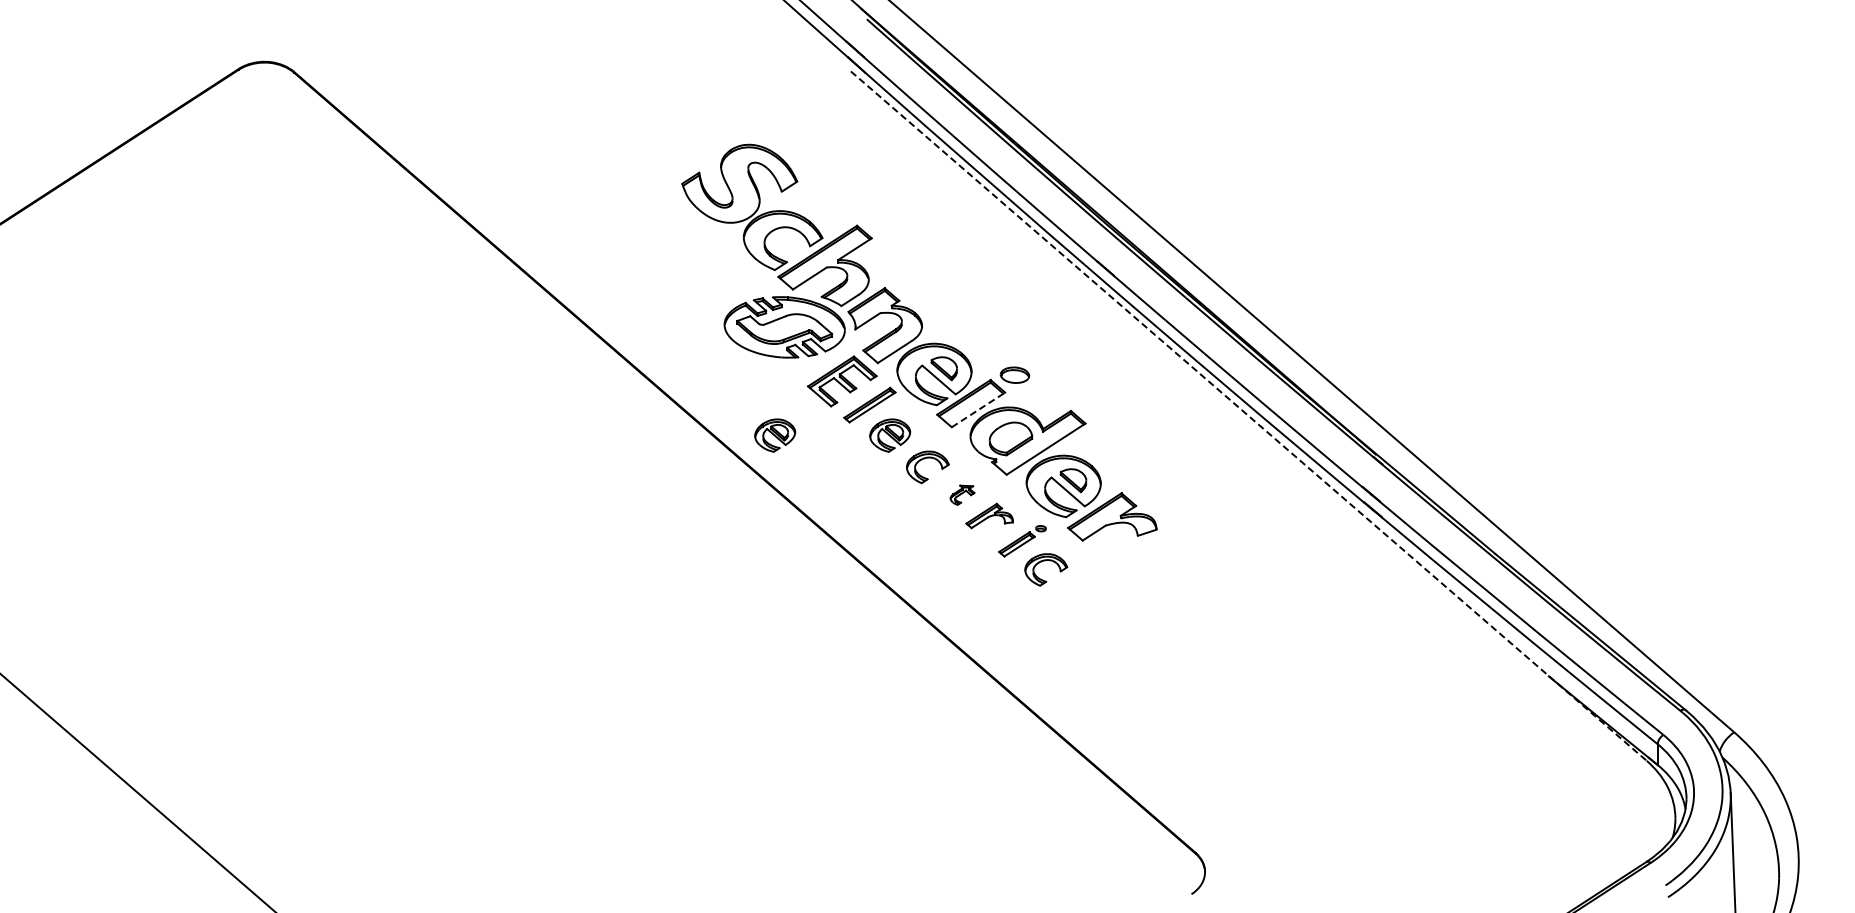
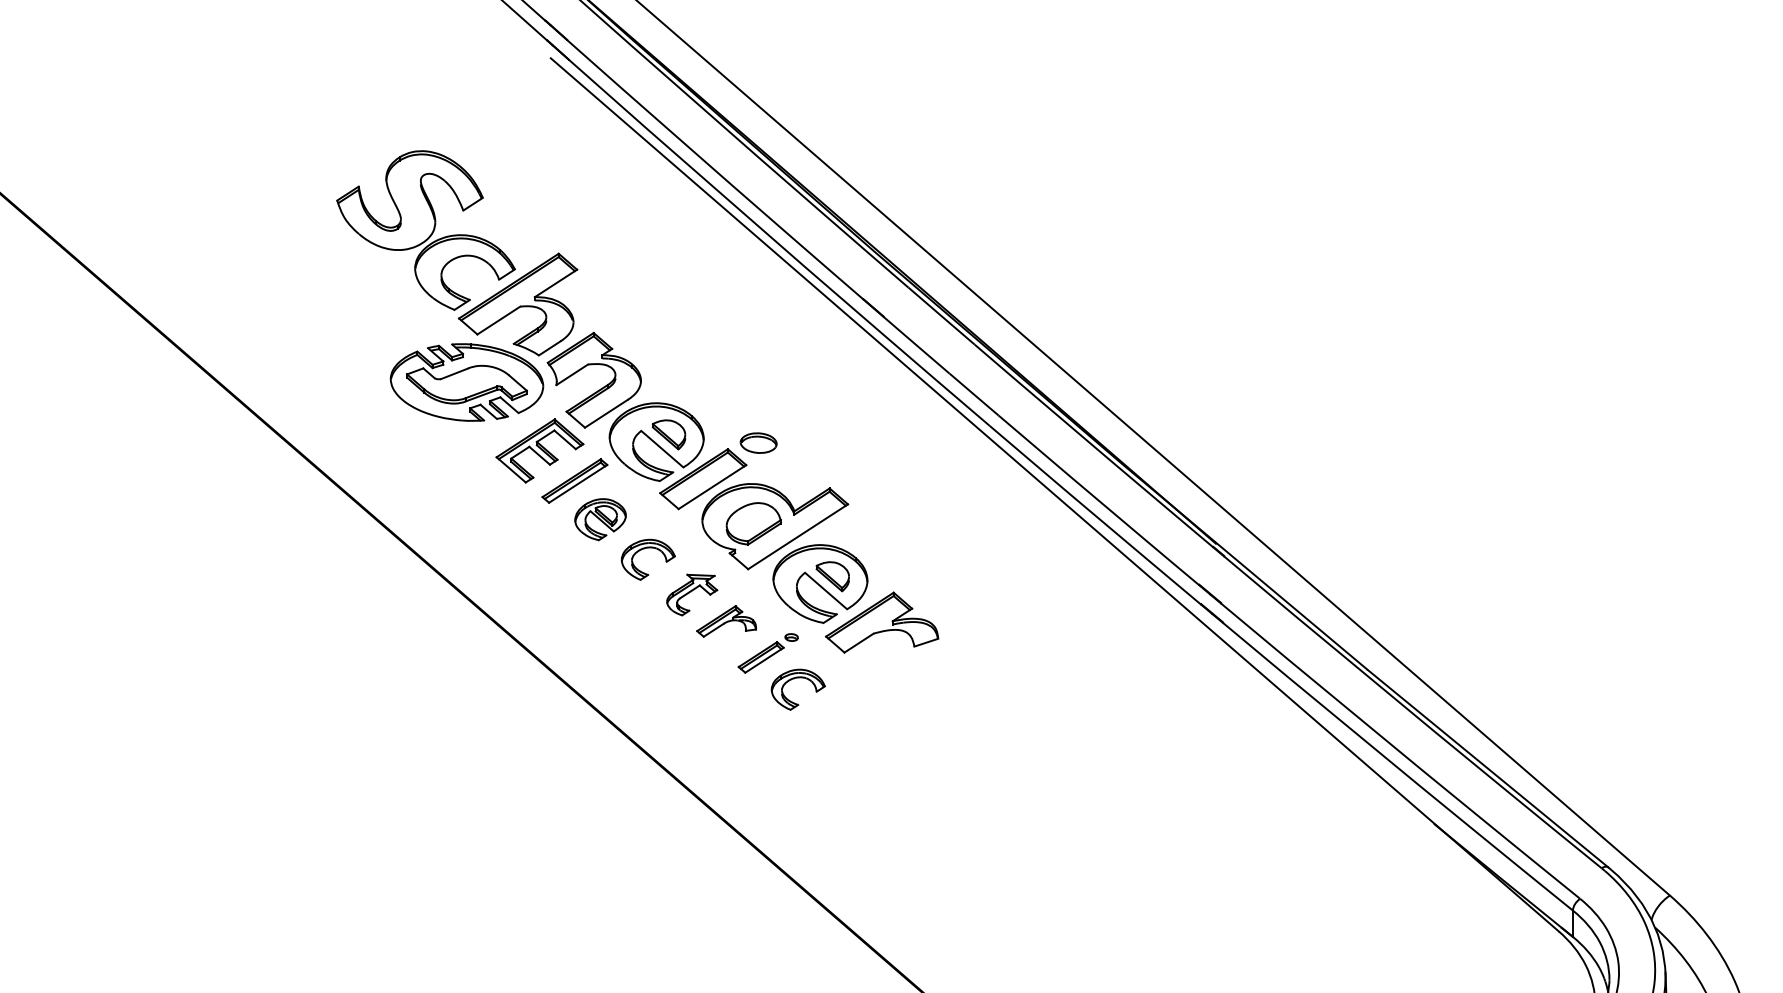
line: (978, 409) -> (712, 486), dashed -> solid
line: (1249, 416) -> (1055, 495), dashed -> solid
part: (775, 435) -> (455, 519), removed
part: (962, 495) -> (692, 595), size x1.67

